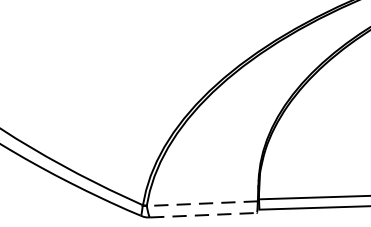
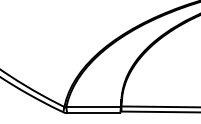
line: (202, 203) -> (93, 107), dashed -> solid
line: (204, 215) -> (94, 113), dashed -> solid

